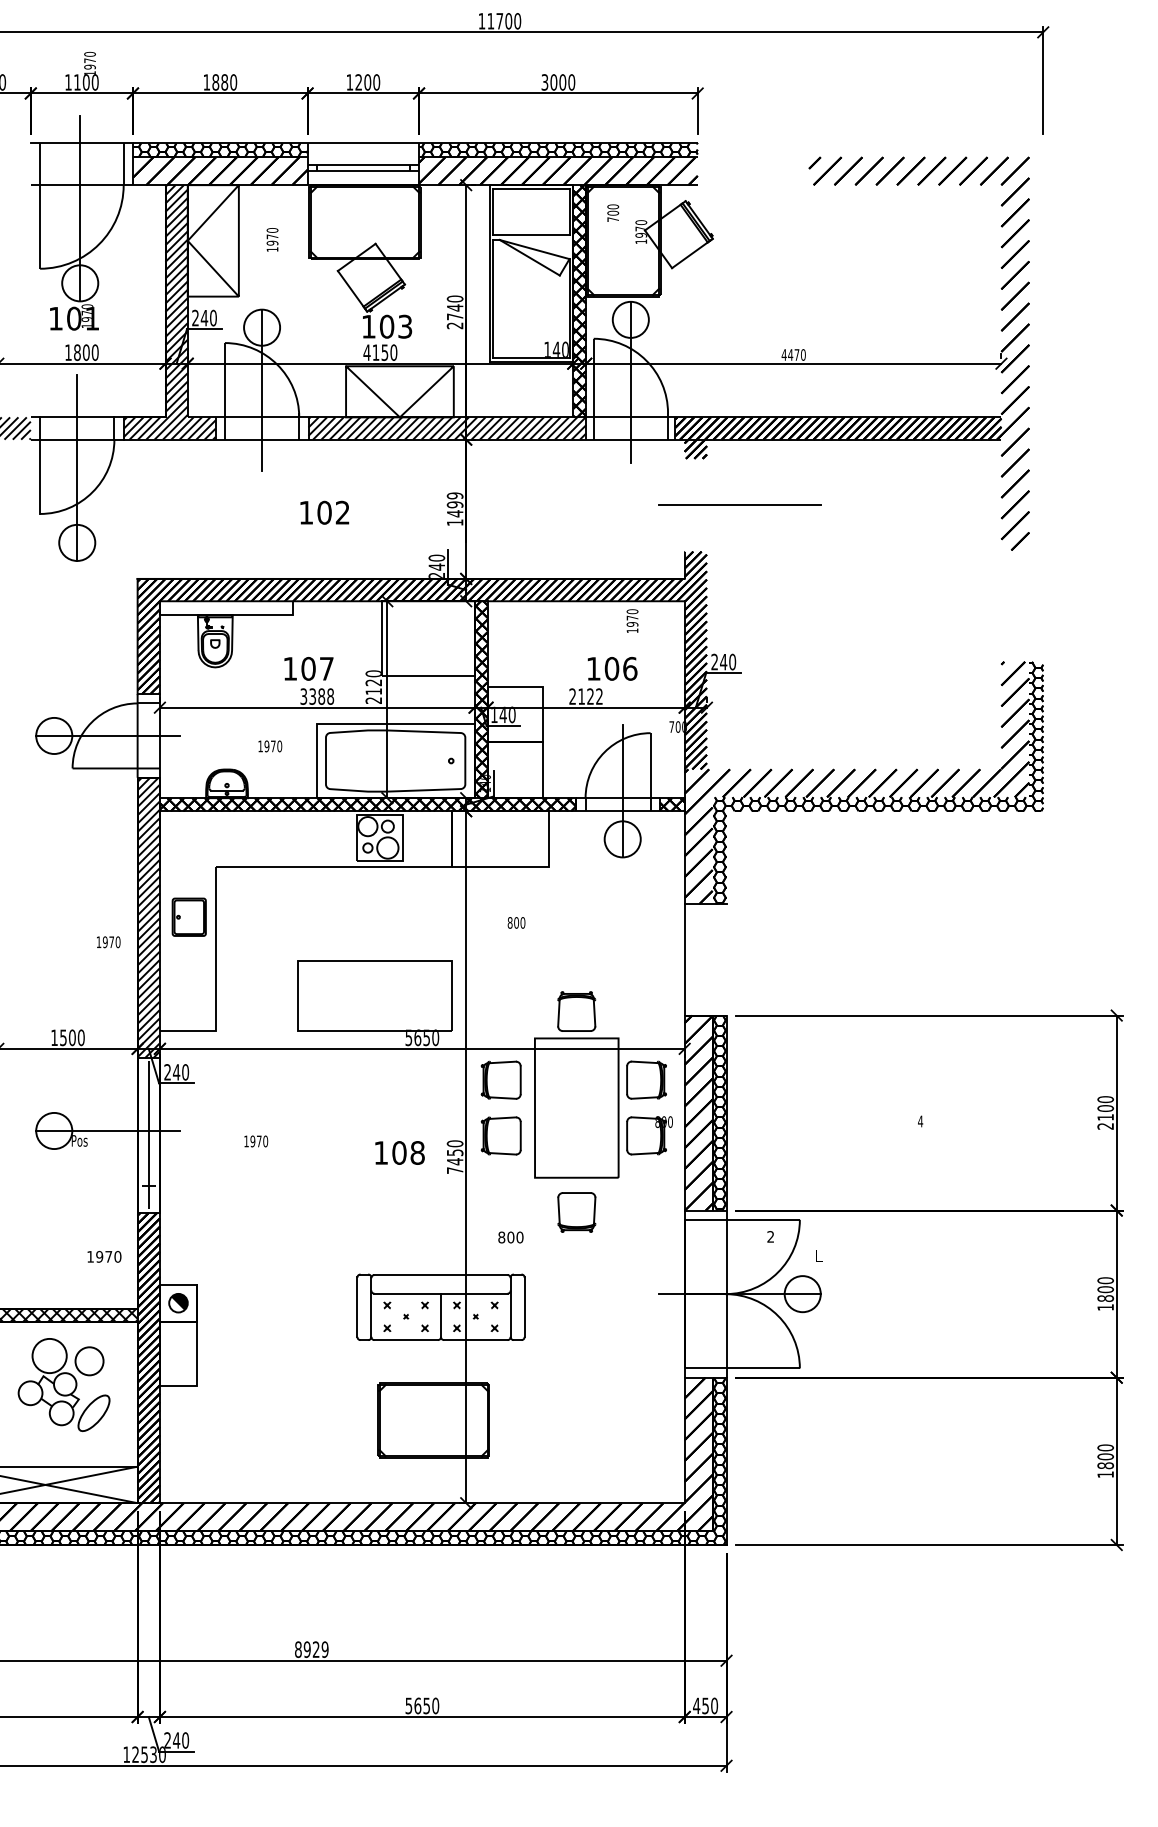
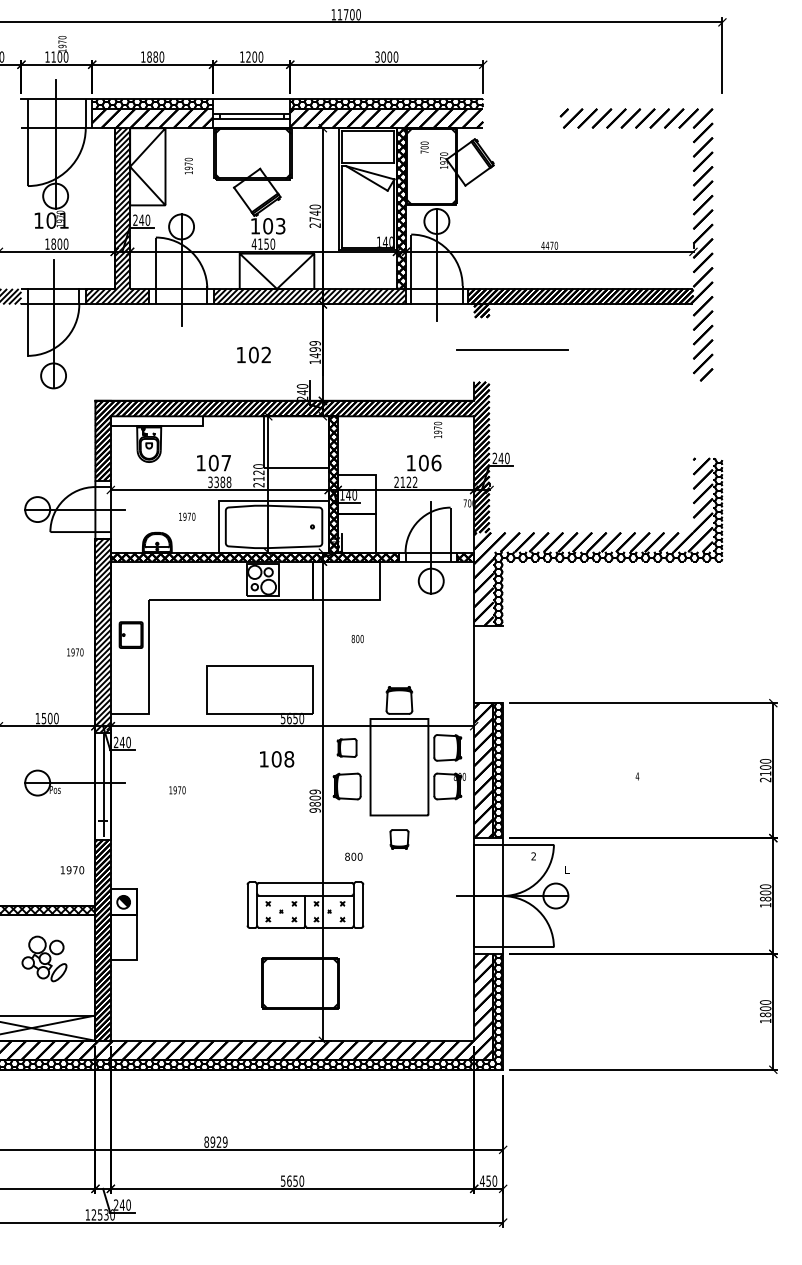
text: (324, 511) -> (253, 354), moved
part: (500, 1079) -> (346, 747), size x0.7
text: (400, 1153) -> (277, 759), moved
text: (454, 1156) -> (314, 800), 7450 -> 9809
part: (576, 1212) -> (399, 839), size x0.7
part: (64, 1384) -> (44, 958), size x0.7

